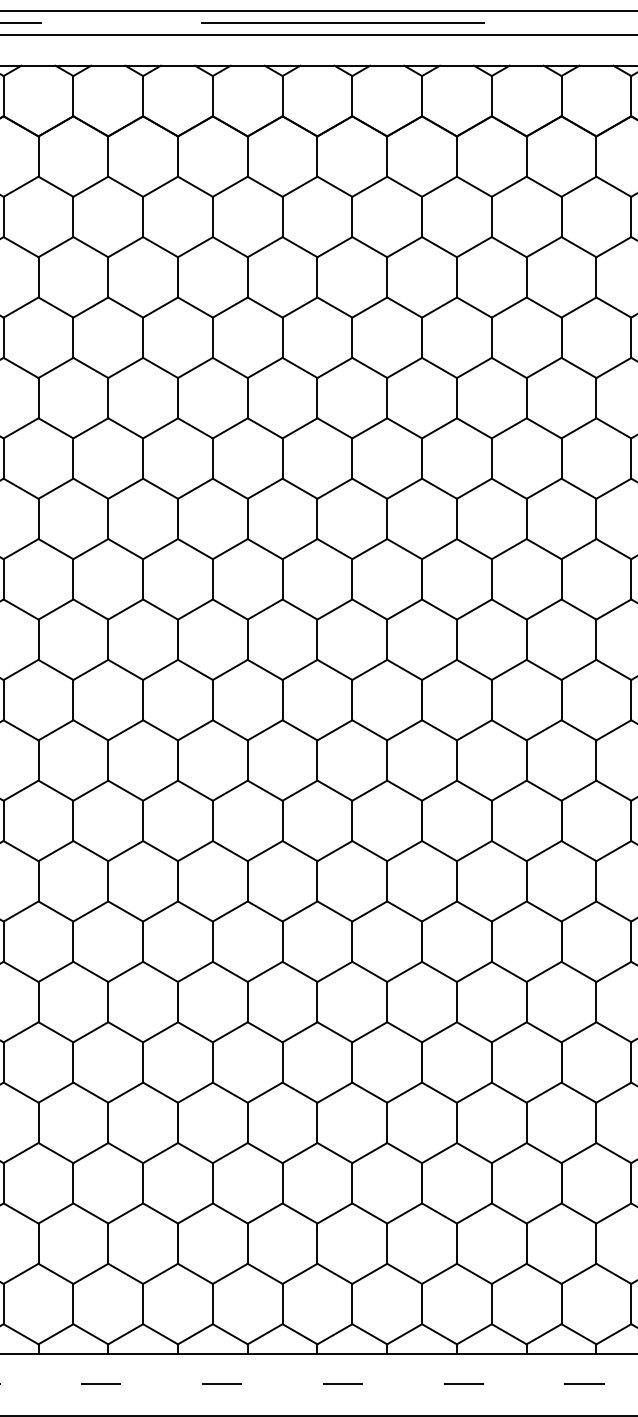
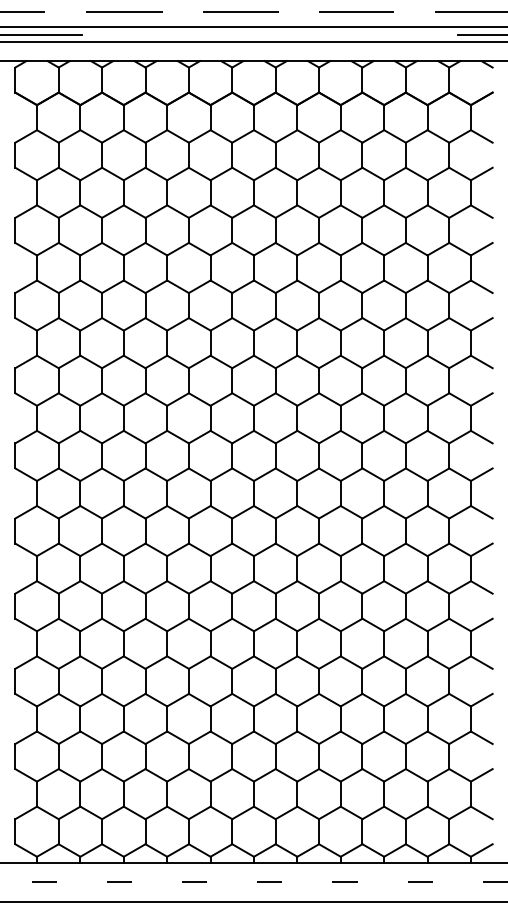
line: (342, 22) -> (269, 34), removed

